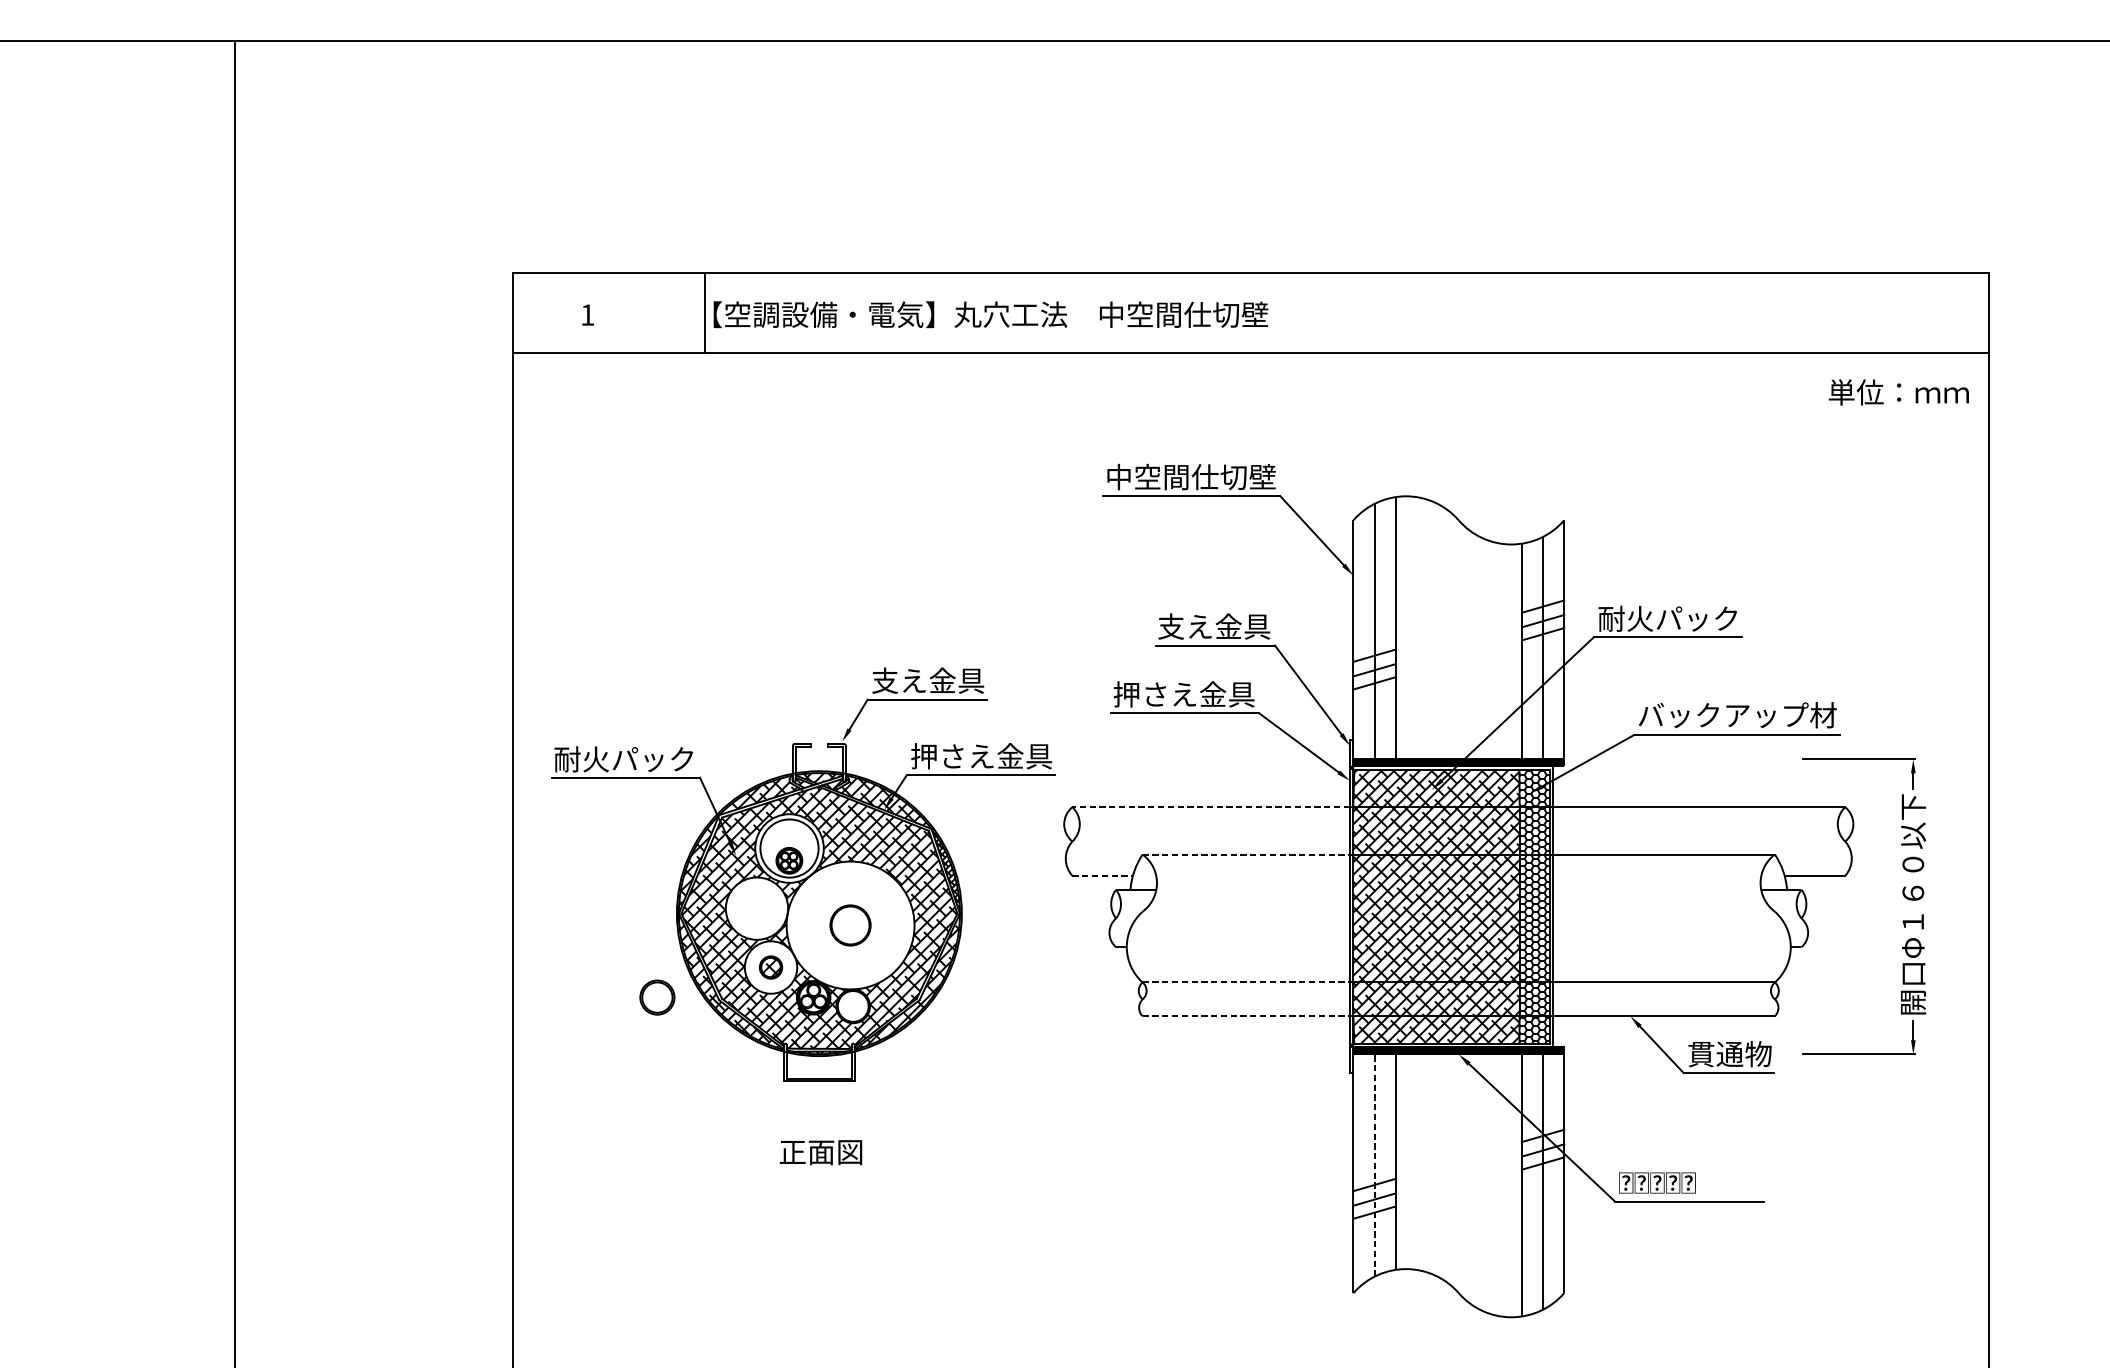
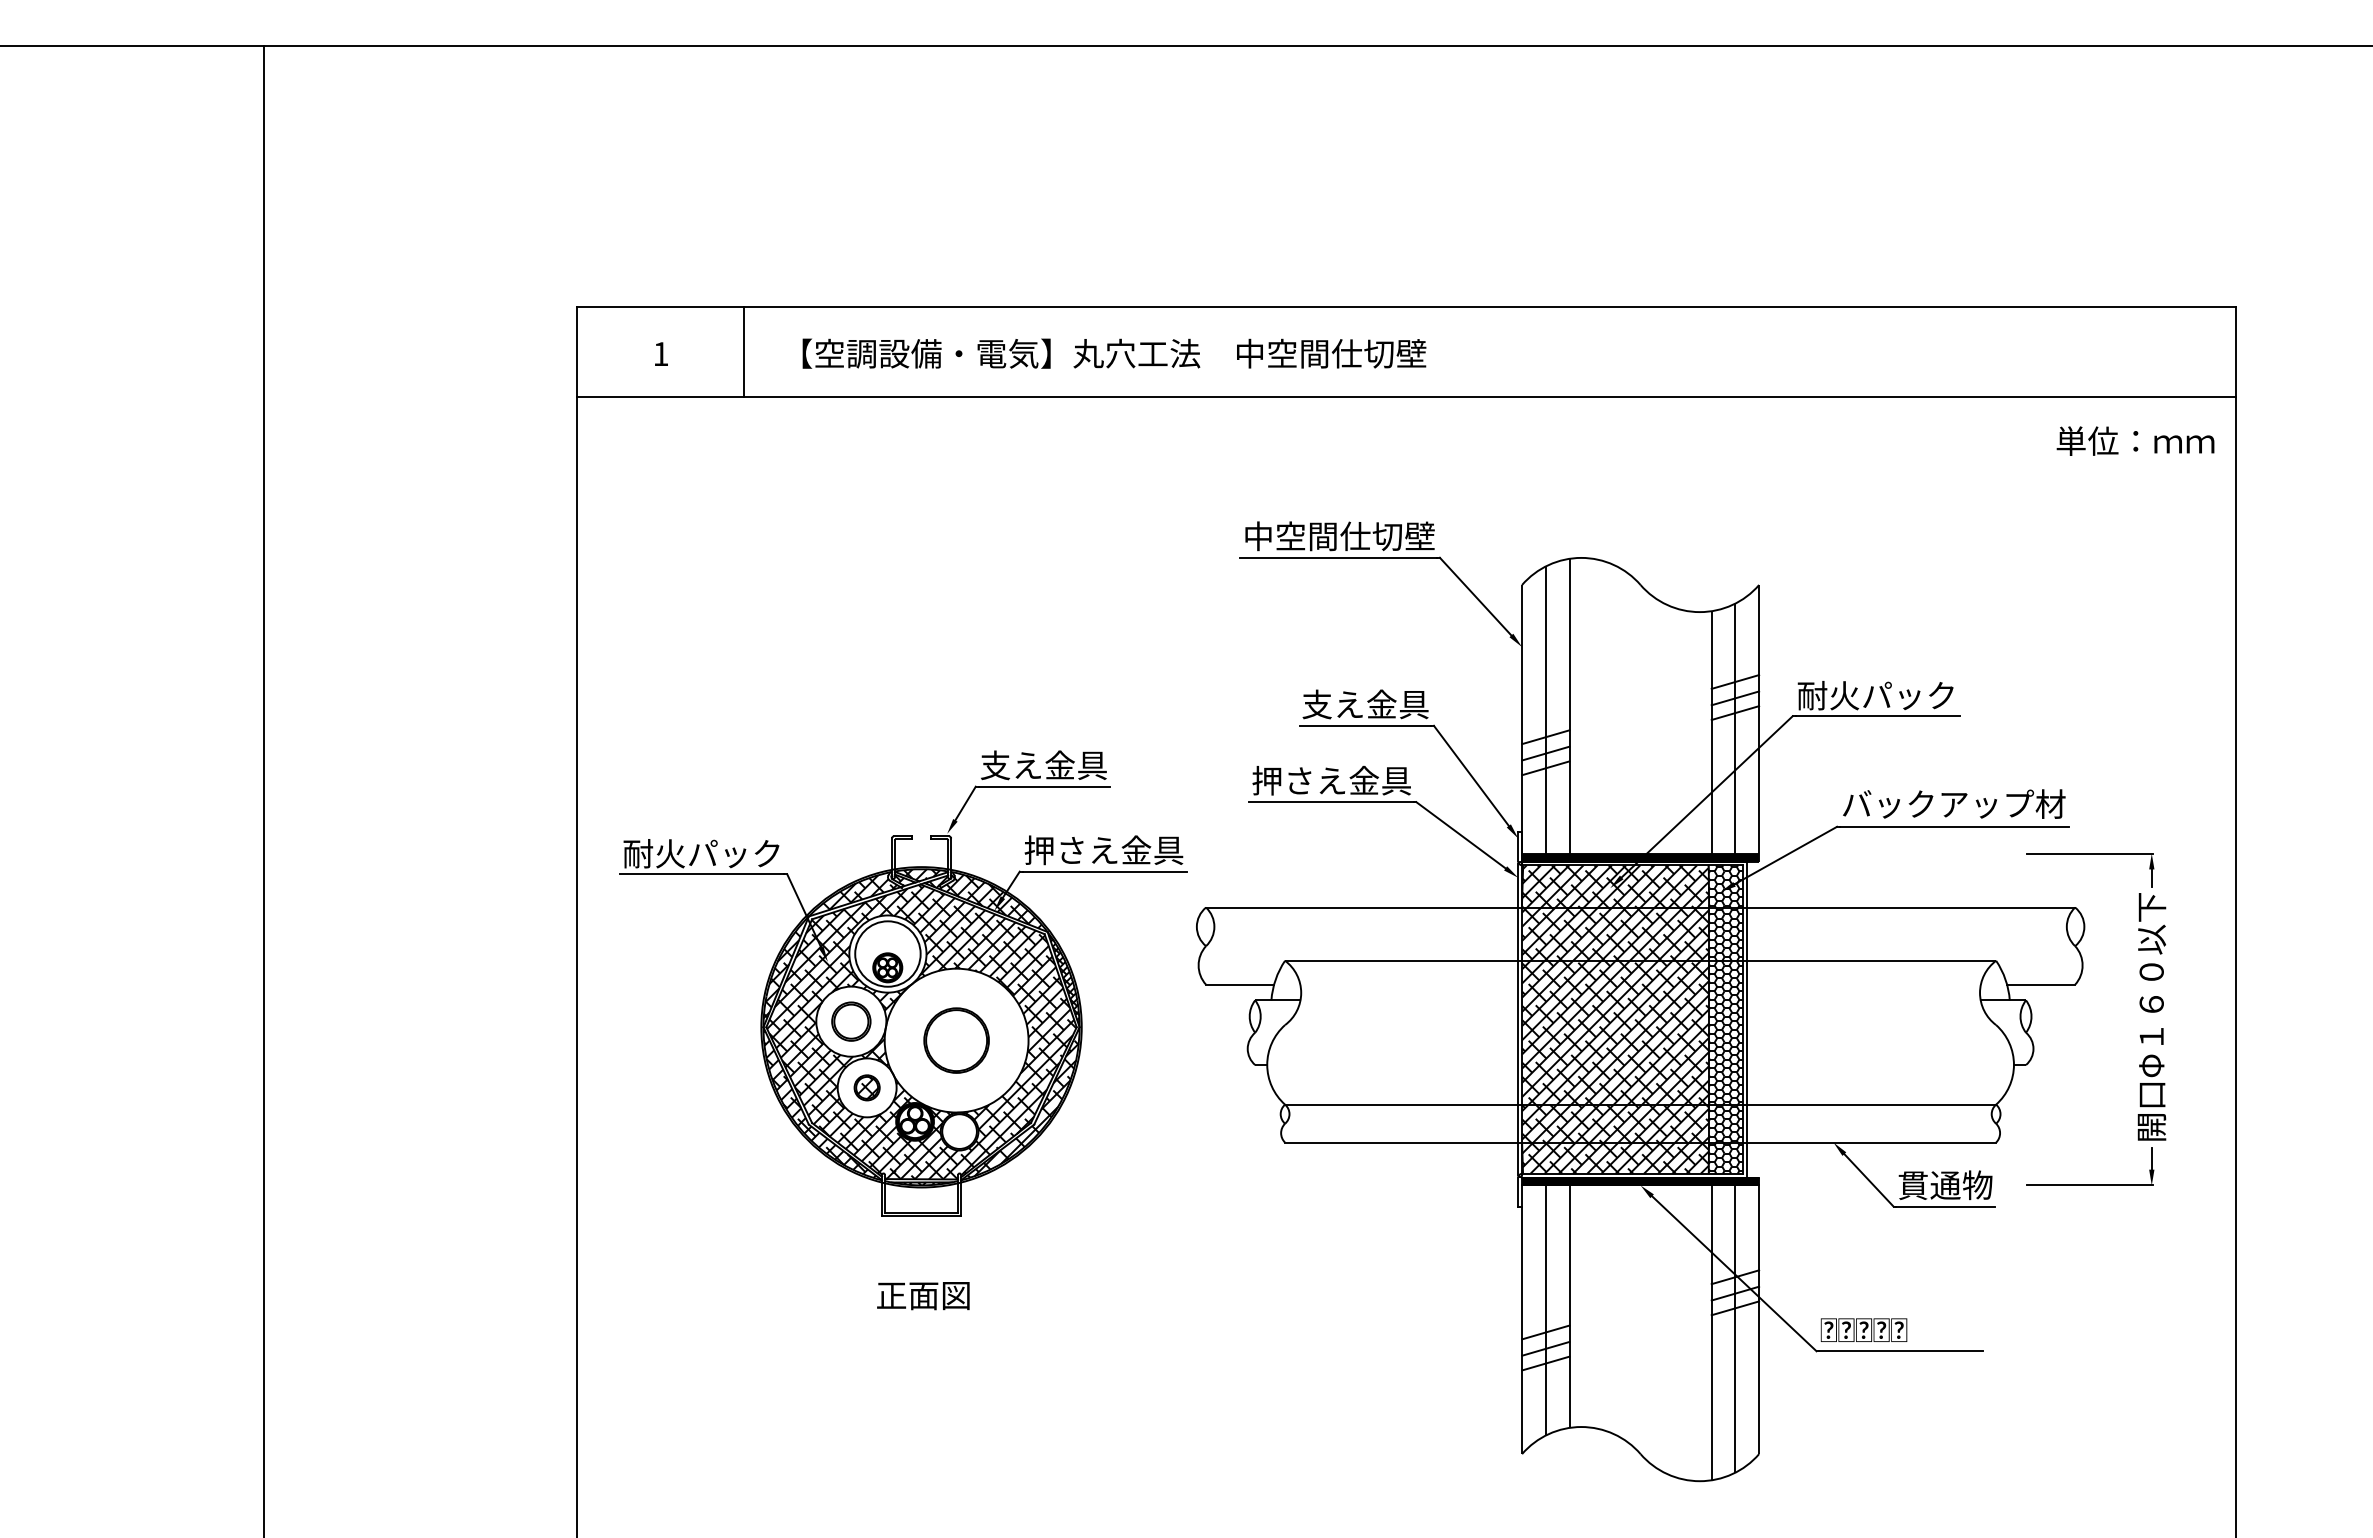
line: (704, 313) -> (743, 352), moved
line: (1210, 807) -> (1361, 907), dashed -> solid
line: (1246, 854) -> (1401, 960), dashed -> solid
line: (1103, 875) -> (1240, 984), dashed -> solid
part: (850, 925) -> (956, 1040), size x1.43
line: (1246, 982) -> (1401, 1104), dashed -> solid
part: (657, 997) -> (851, 1021), moved
line: (1246, 1016) -> (1401, 1142), dashed -> solid
line: (1374, 1165) -> (1545, 1310), dashed -> solid

